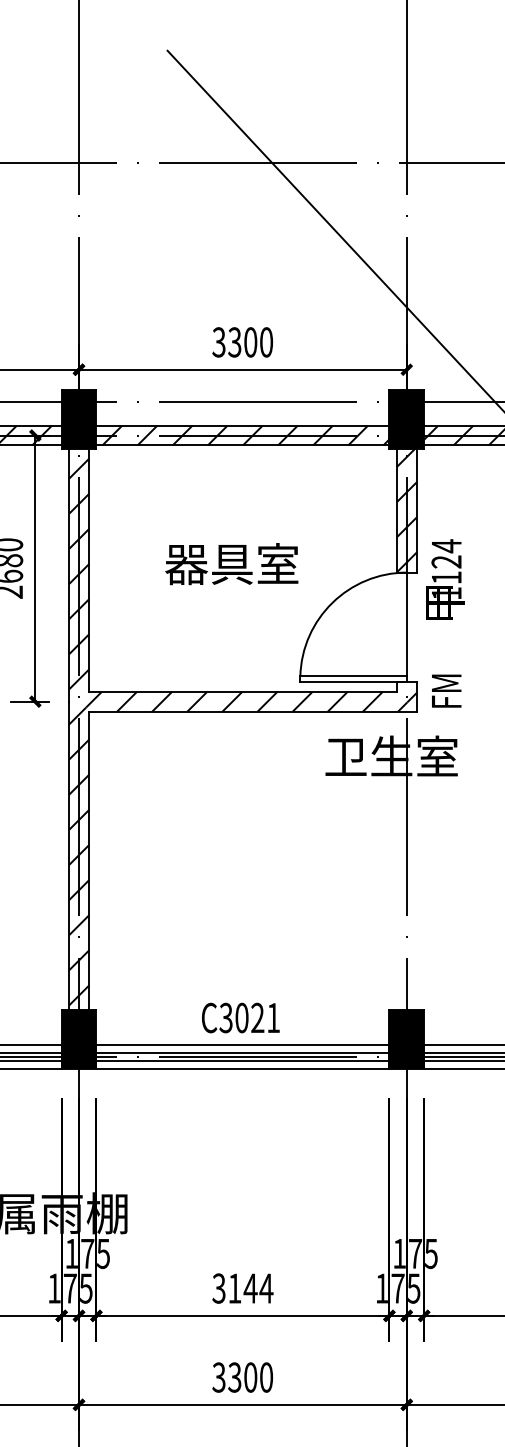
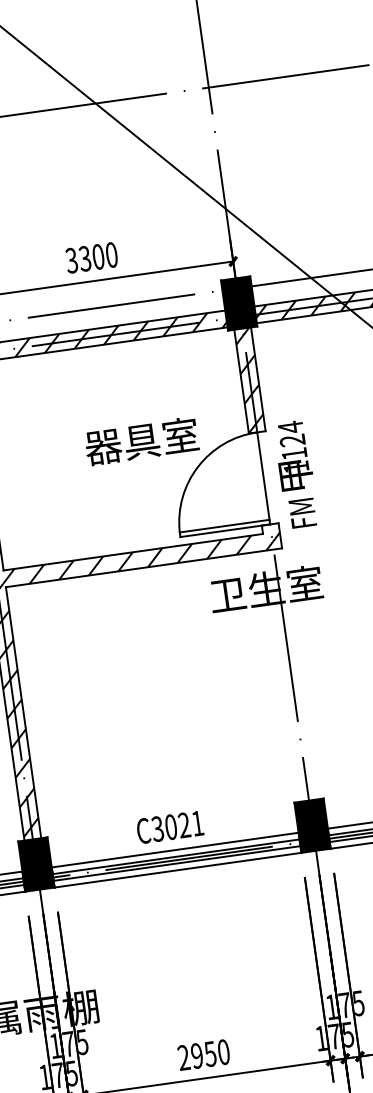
text: (231, 564) -> (141, 441), moved
text: (445, 579) -> (293, 455), moved
text: (446, 690) -> (302, 512), moved
text: (242, 1288) -> (203, 1055), 3144 -> 2950

